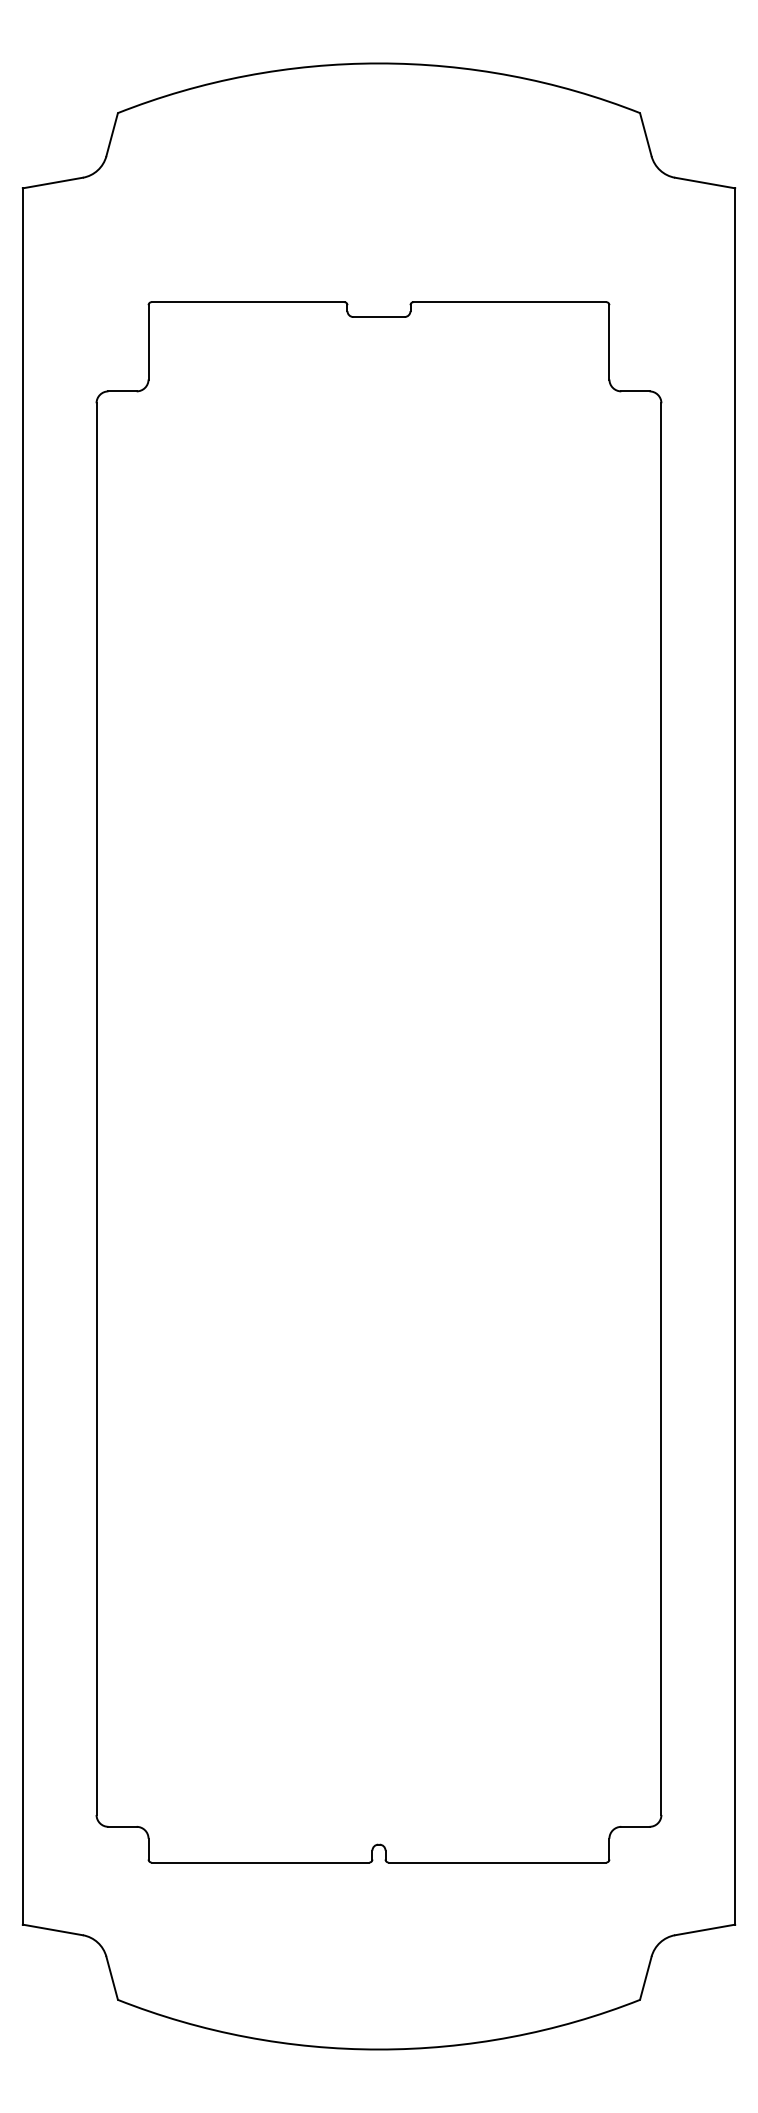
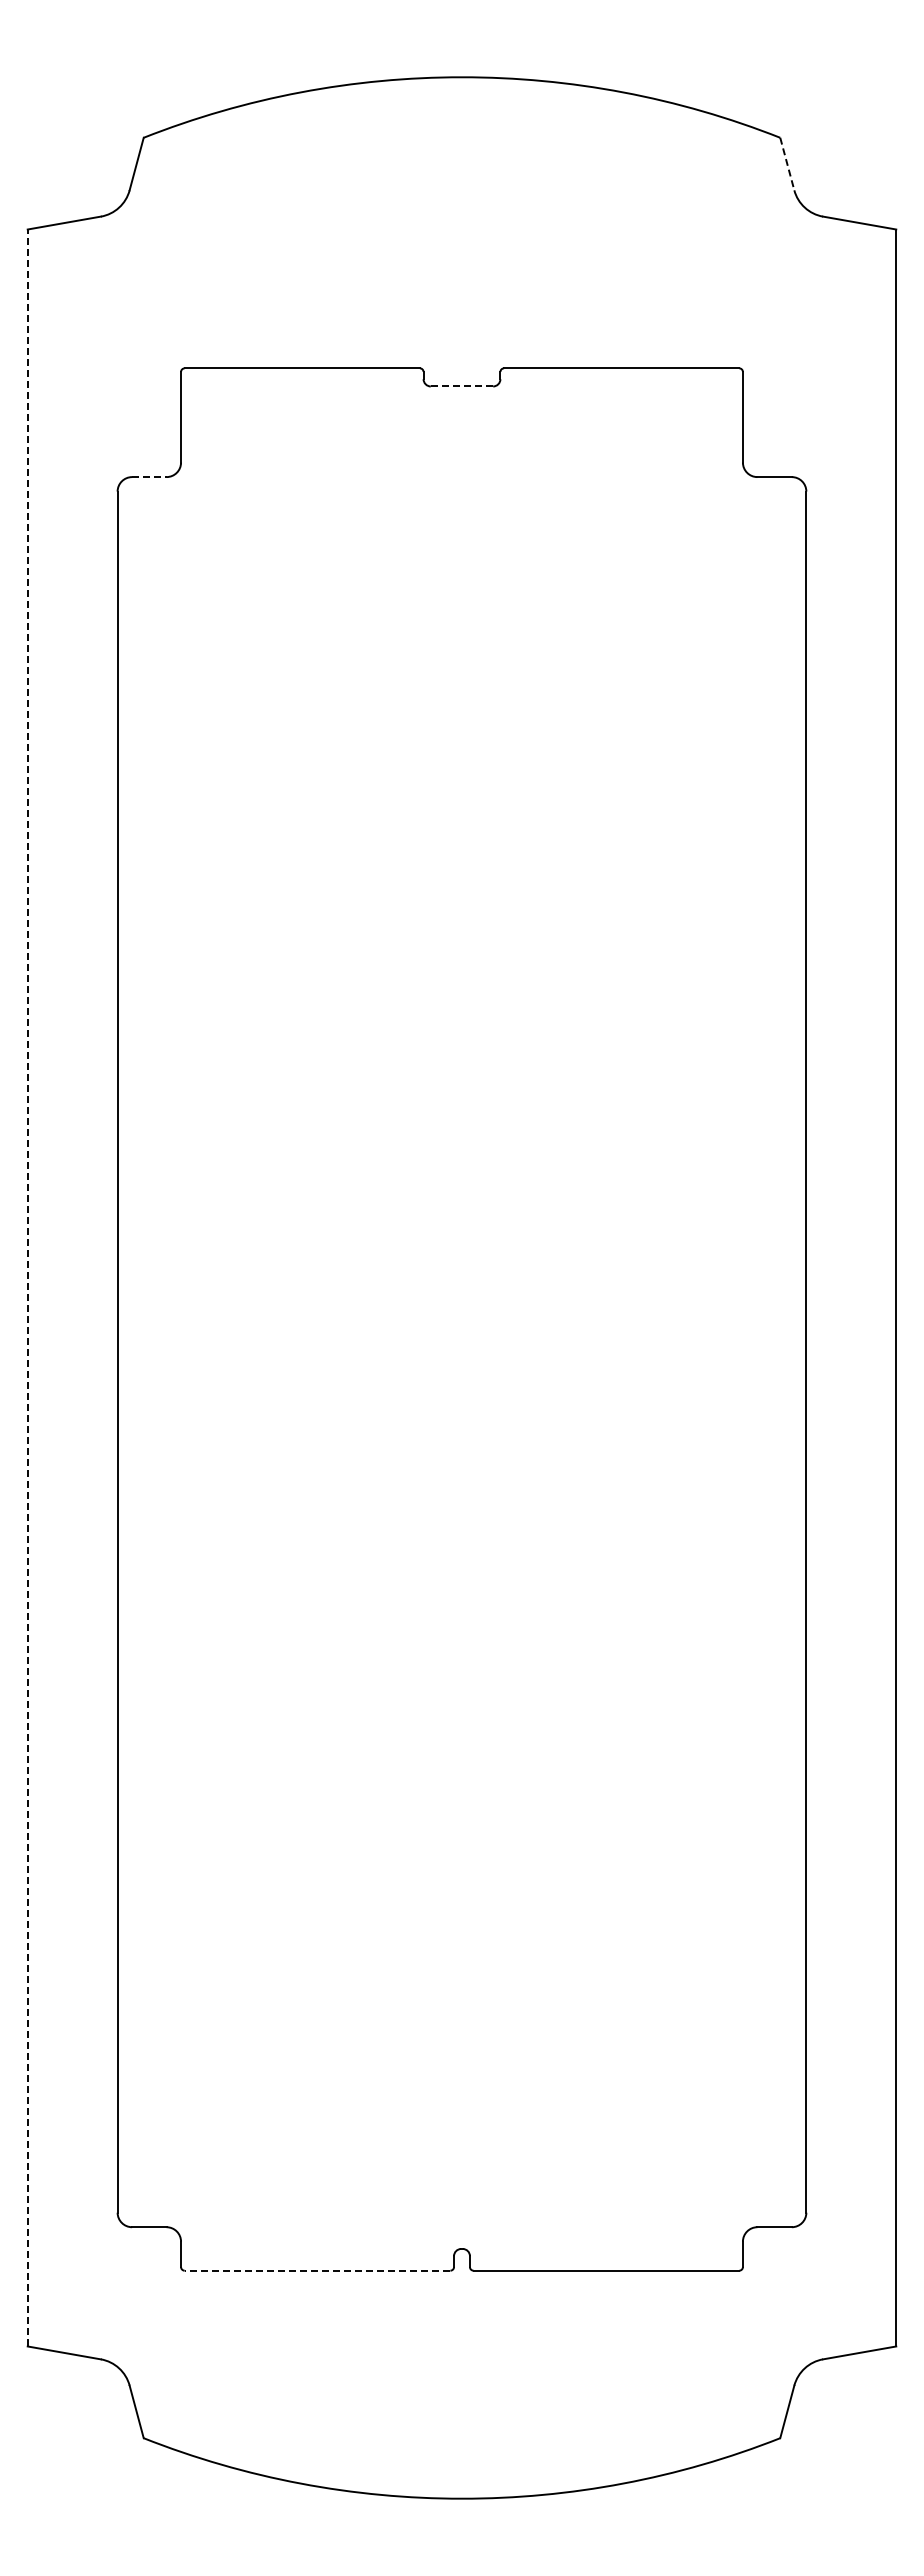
line: (645, 135) -> (787, 164), solid -> dashed
line: (378, 317) -> (461, 386), solid -> dashed
line: (122, 391) -> (149, 477), solid -> dashed
line: (22, 1056) -> (27, 1287), solid -> dashed
line: (260, 1862) -> (317, 2270), solid -> dashed

